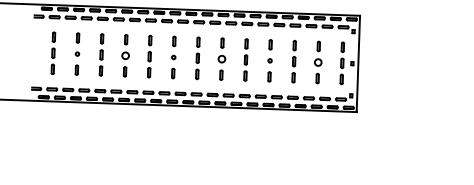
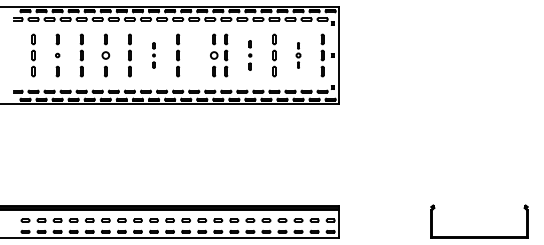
part: (173, 57) -> (153, 55), size x0.6
part: (222, 59) -> (214, 55), moved
part: (269, 60) -> (249, 55), size x0.7
part: (318, 62) -> (298, 55), size x0.6

